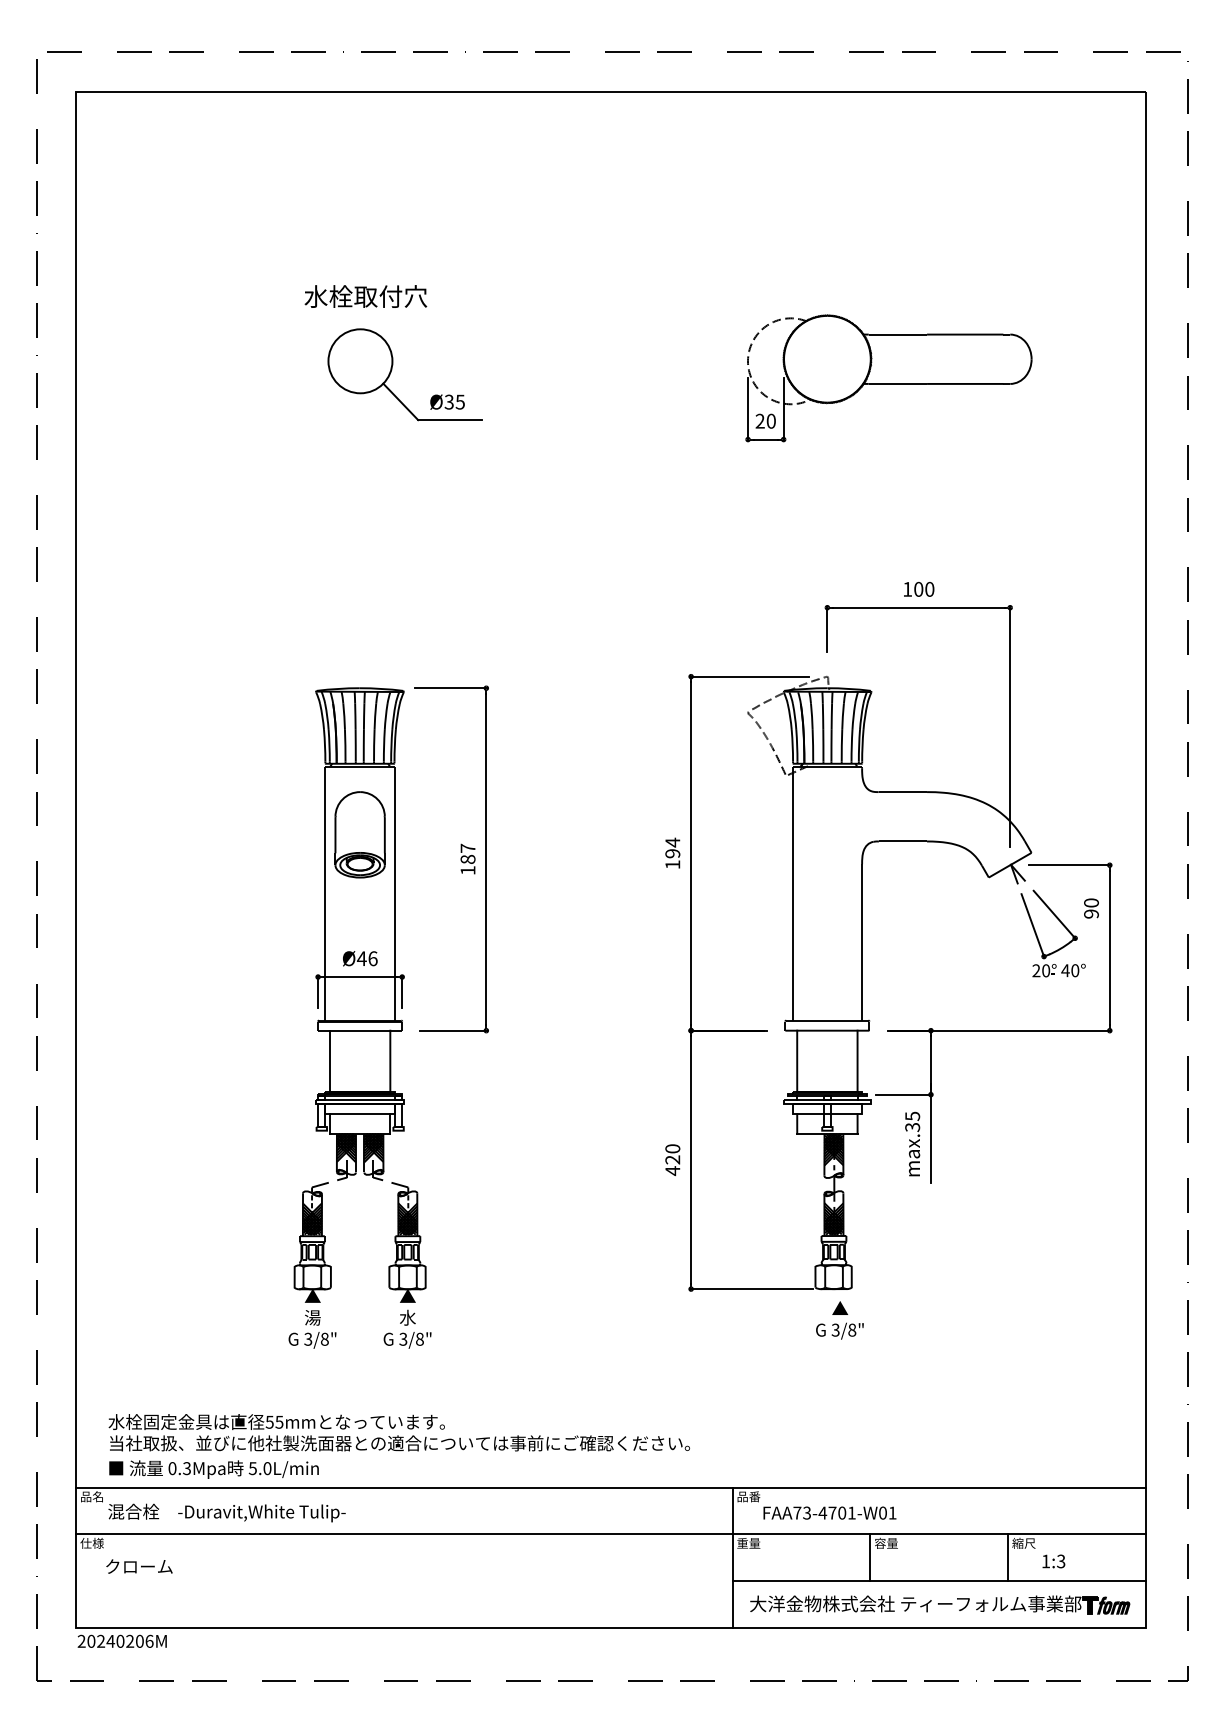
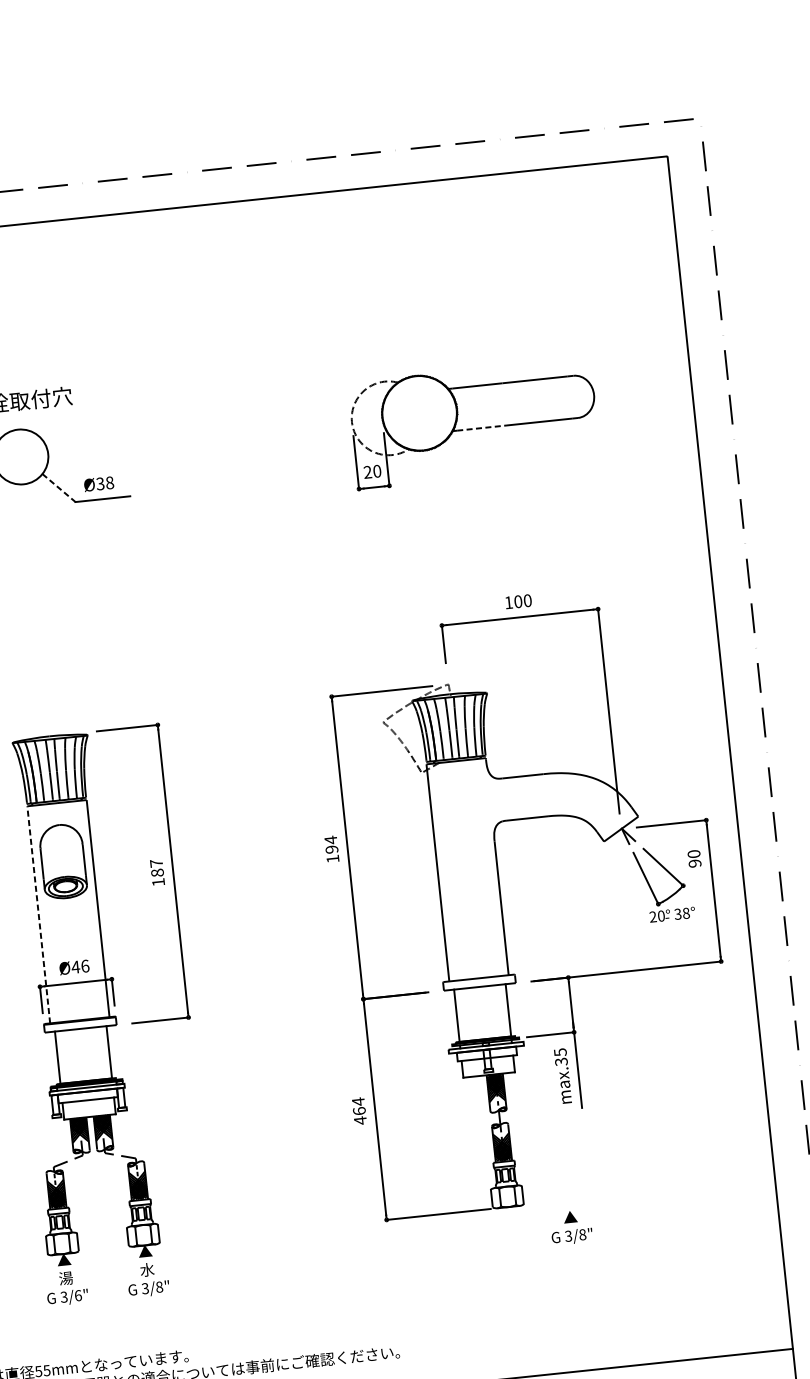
line: (898, 383) -> (482, 427), solid -> dashed
text: (459, 401) -> (109, 482), Ø35 -> Ø38
line: (401, 402) -> (59, 488), solid -> dashed
line: (325, 893) -> (38, 914), solid -> dashed
text: (1070, 970) -> (682, 913), 40° -> 38°
text: (672, 1154) -> (358, 1106), 420 -> 464
text: (839, 1320) -> (570, 1227), moved
text: (324, 1338) -> (77, 1295), 3/8" -> 3/6"

